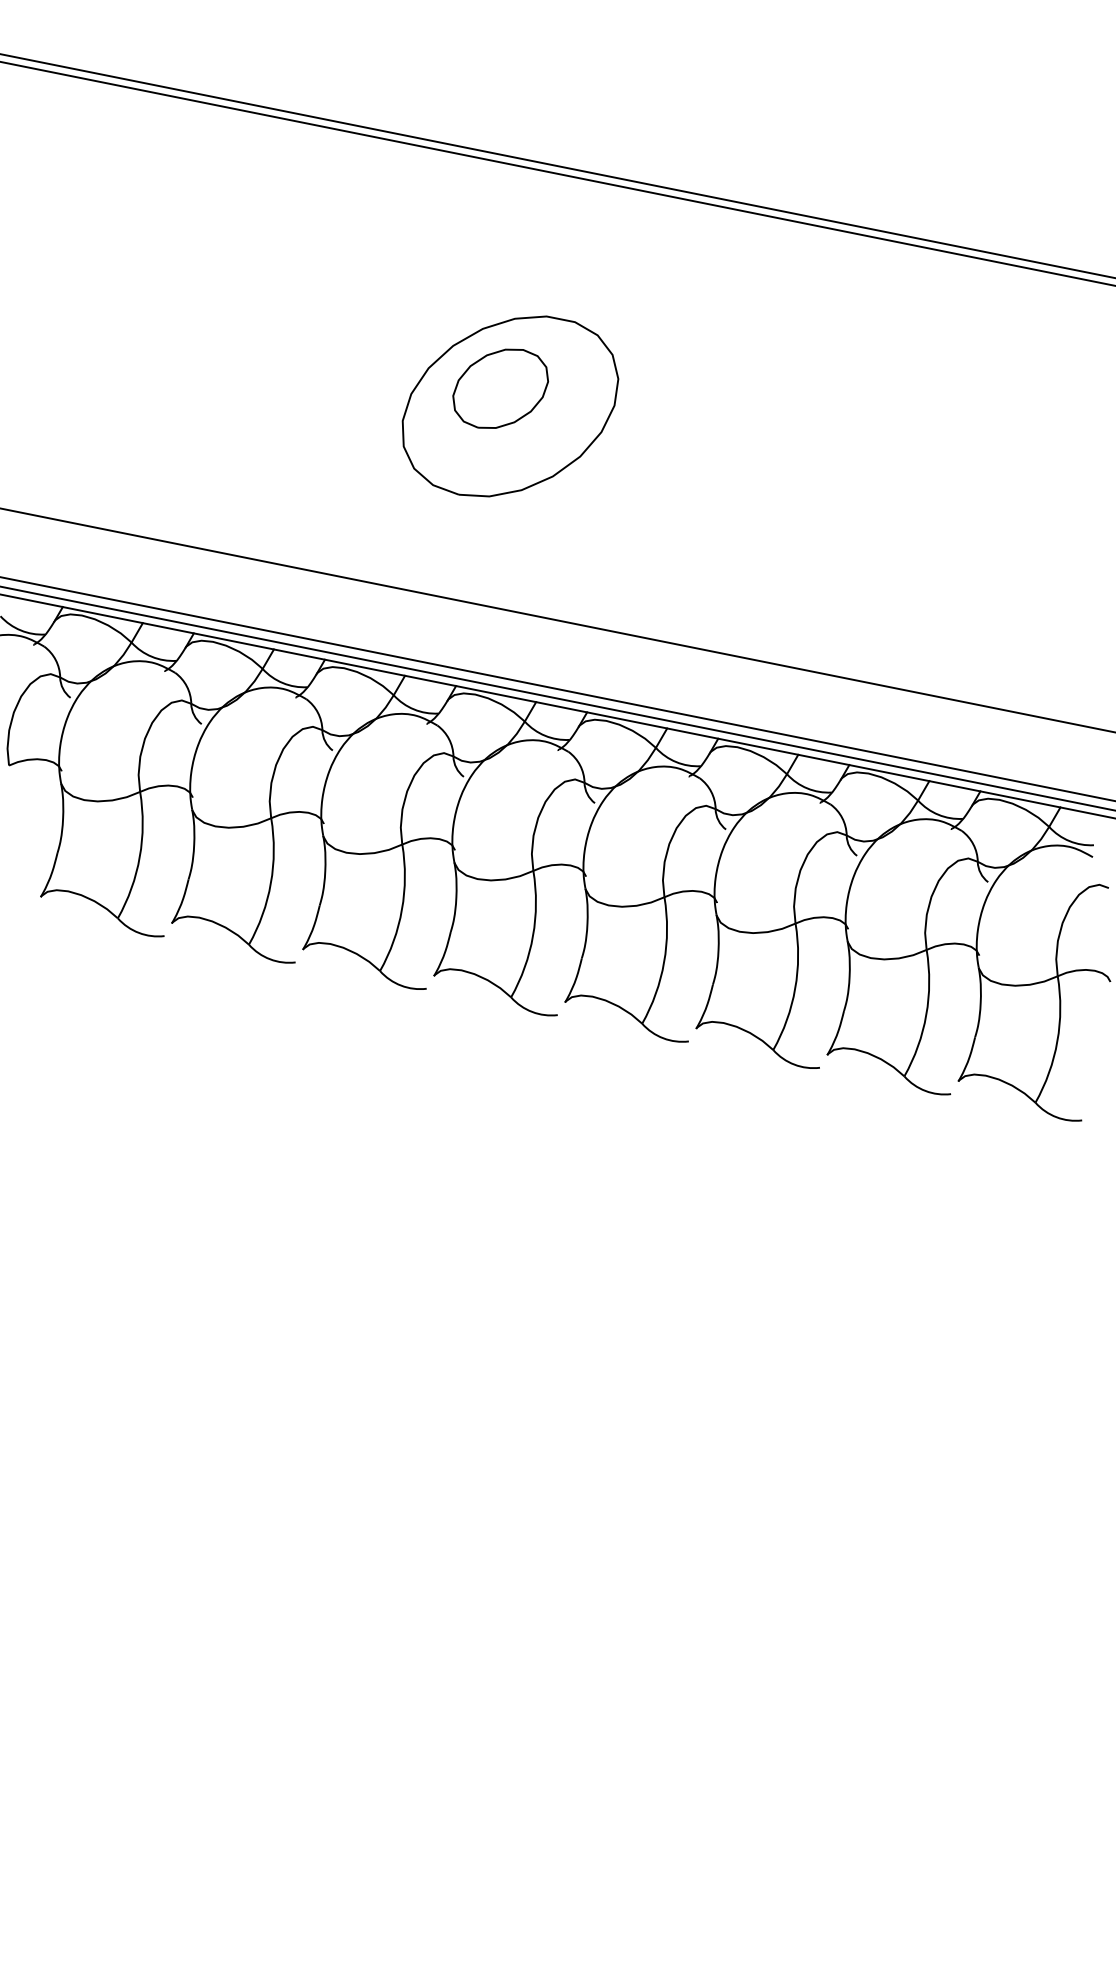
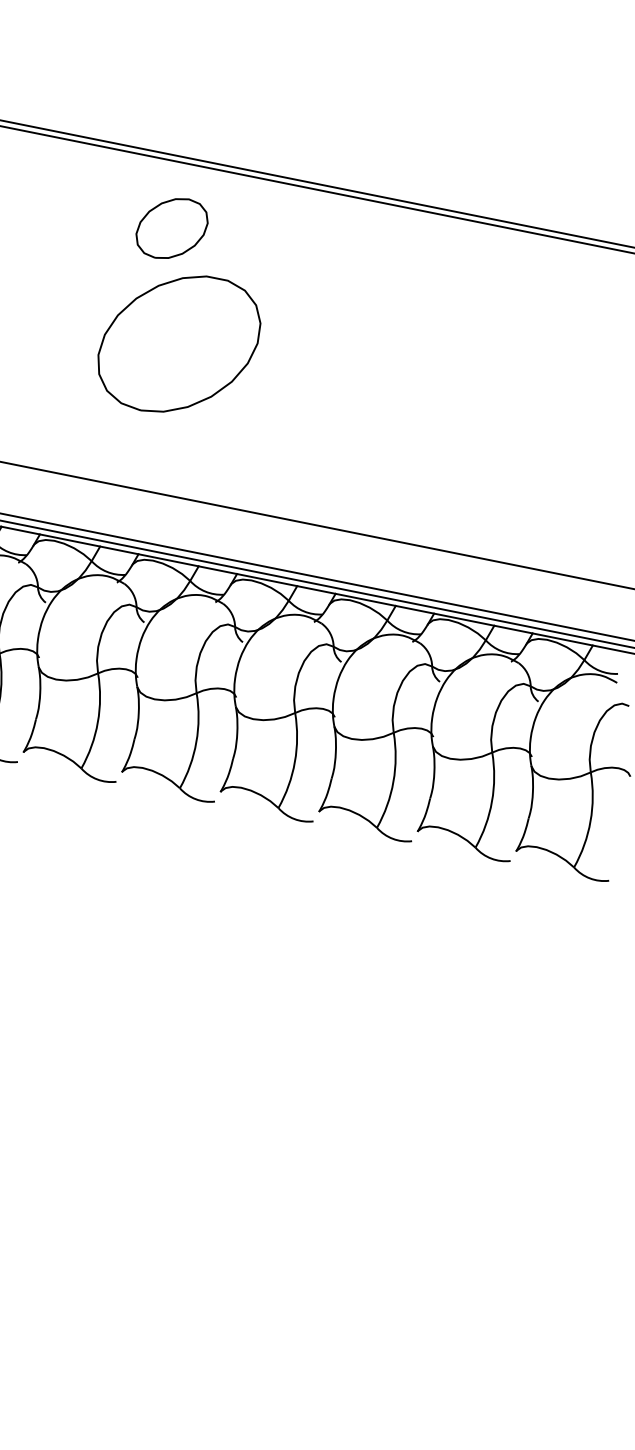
part: (500, 388) -> (171, 228), moved

